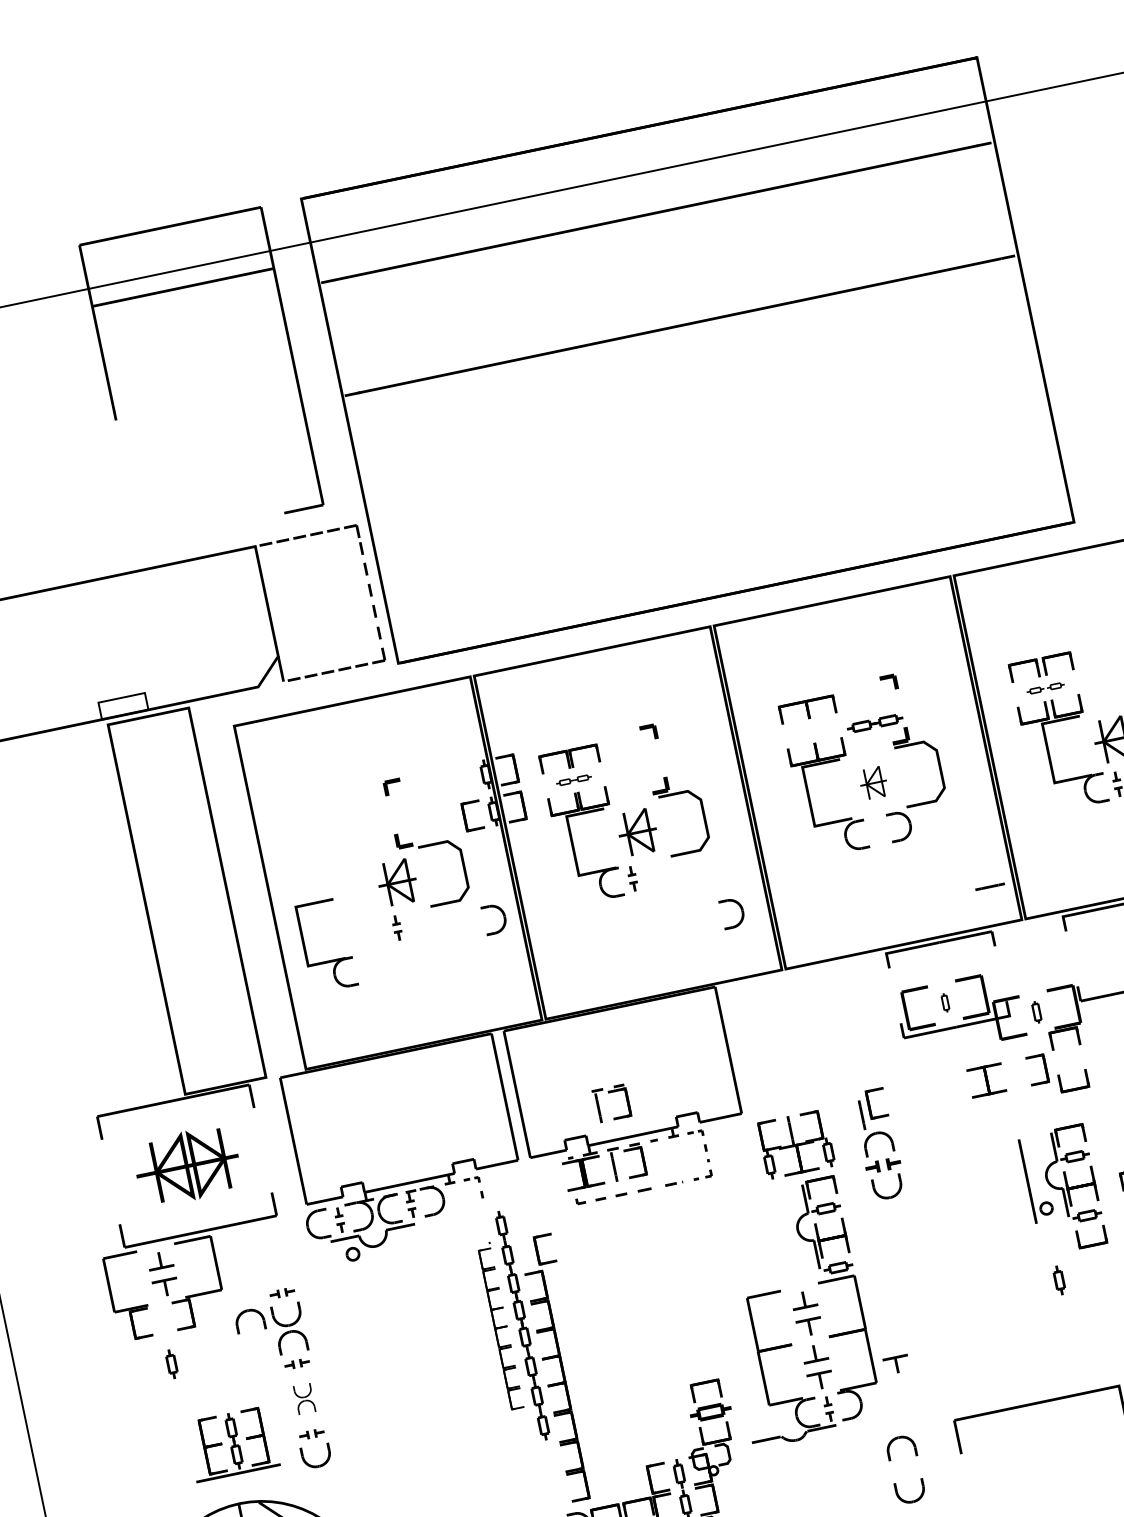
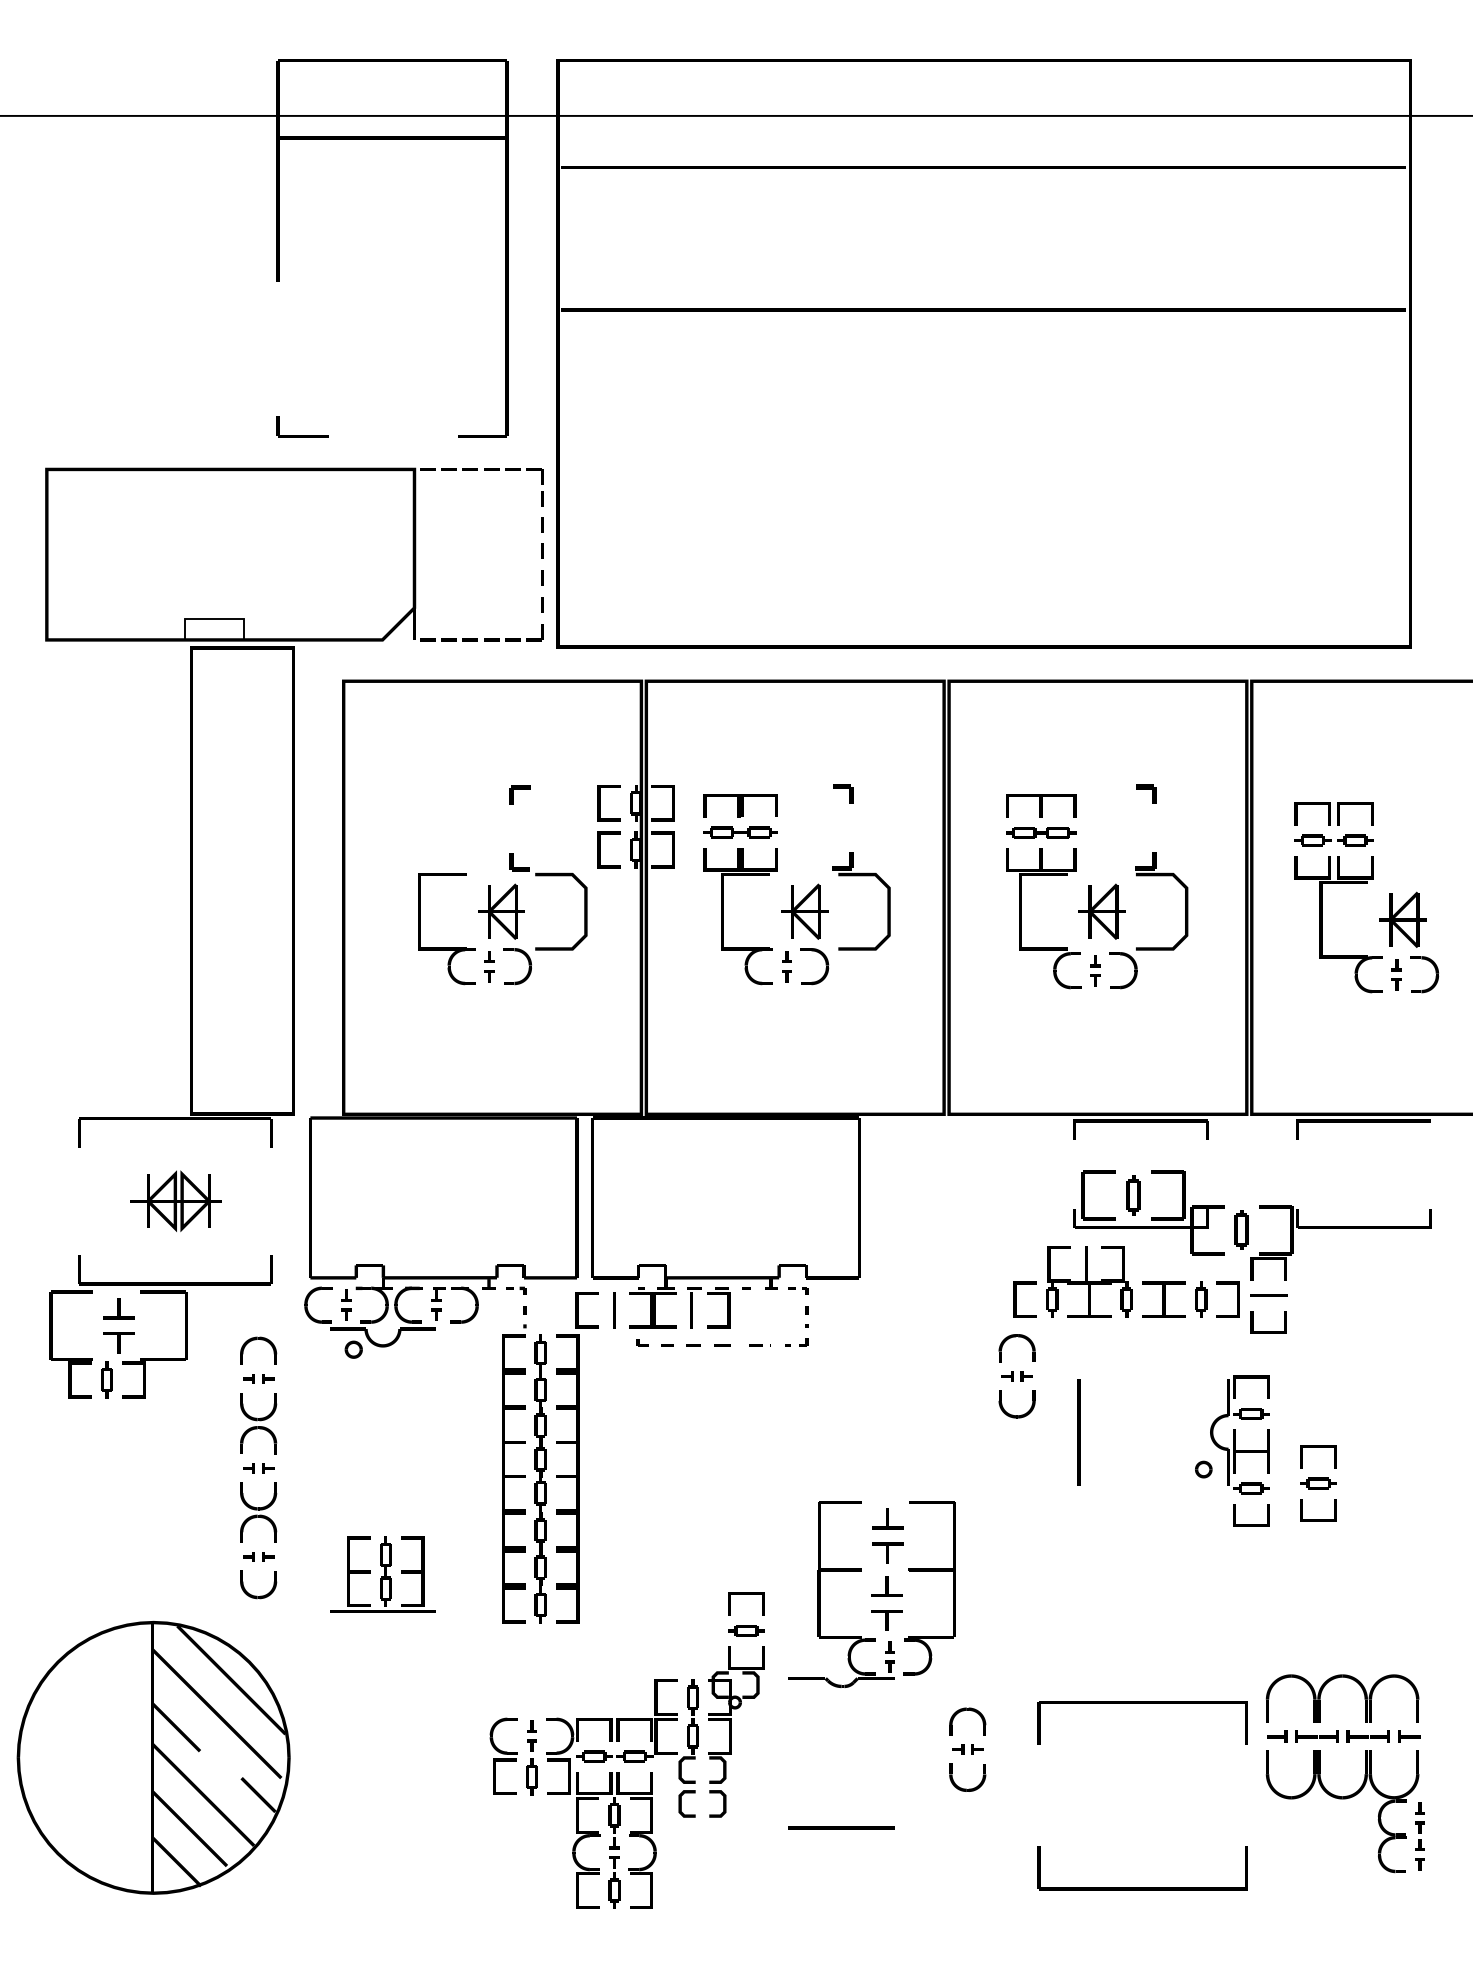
part: (160, 538) -> (302, 435), added
part: (1045, 688) -> (1333, 840), size x1.67
part: (875, 723) -> (1041, 832), moved
part: (458, 780) -> (600, 803), added
part: (573, 780) -> (740, 832), size x1.67
part: (873, 783) -> (1101, 911), size x1.43
part: (878, 830) -> (1095, 970), added
line: (989, 886) -> (1268, 1295), moved
curve: (740, 910) -> (825, 965), moved
curve: (503, 916) -> (528, 965), moved
part: (329, 960) -> (446, 947), moved
part: (945, 1002) -> (1133, 1195), size x1.67
part: (1036, 1011) -> (1241, 1229), size x1.43
part: (609, 1092) -> (704, 1219), removed
line: (862, 1115) -> (614, 1310), moved
part: (796, 1144) -> (1089, 1281), moved
part: (187, 1165) -> (175, 1200), size x0.71
part: (882, 1165) -> (1016, 1376), size x0.71
line: (1027, 1181) -> (1078, 1432), moved
part: (820, 1226) -> (925, 1434), removed
part: (1059, 1280) -> (1201, 1299), moved
curve: (246, 1312) -> (256, 1340), moved
part: (500, 1325) -> (514, 1473), size x1.43
part: (171, 1363) -> (106, 1379), moved
part: (896, 1364) -> (982, 1620), removed
part: (561, 1367) -> (577, 1457), moved
part: (304, 1399) -> (258, 1512), size x1.67
part: (710, 1411) -> (746, 1630), size x0.71
part: (231, 1443) -> (382, 1574), moved
part: (905, 1469) -> (967, 1749), added

